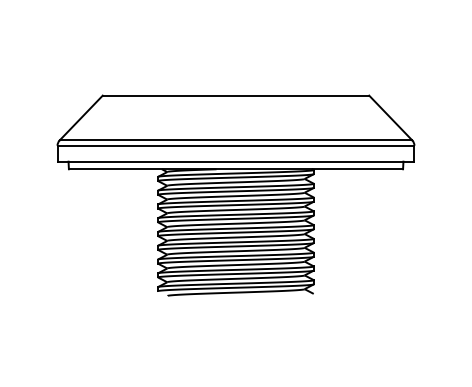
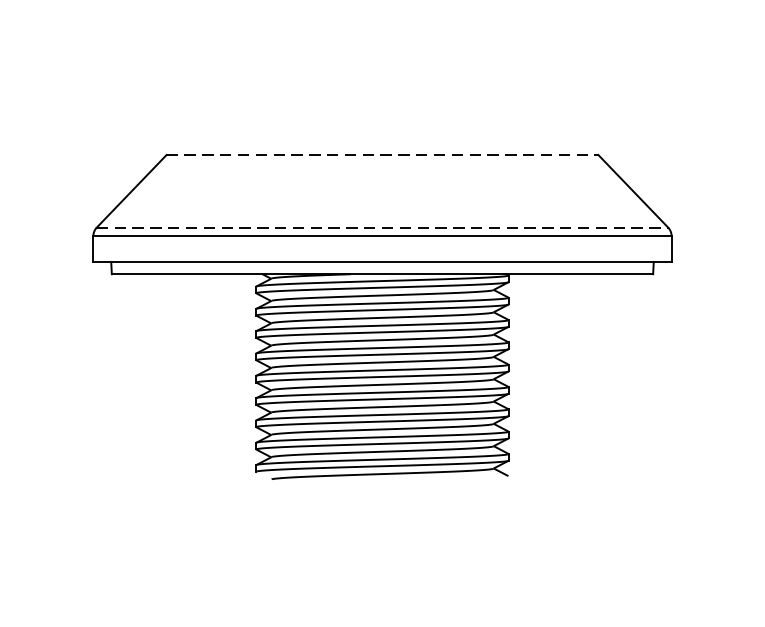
line: (236, 95) -> (383, 154), solid -> dashed
line: (236, 140) -> (383, 227), solid -> dashed

